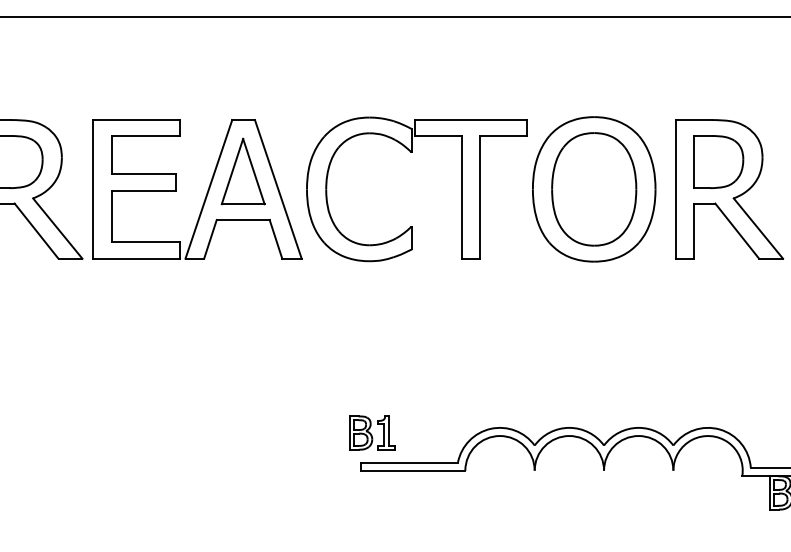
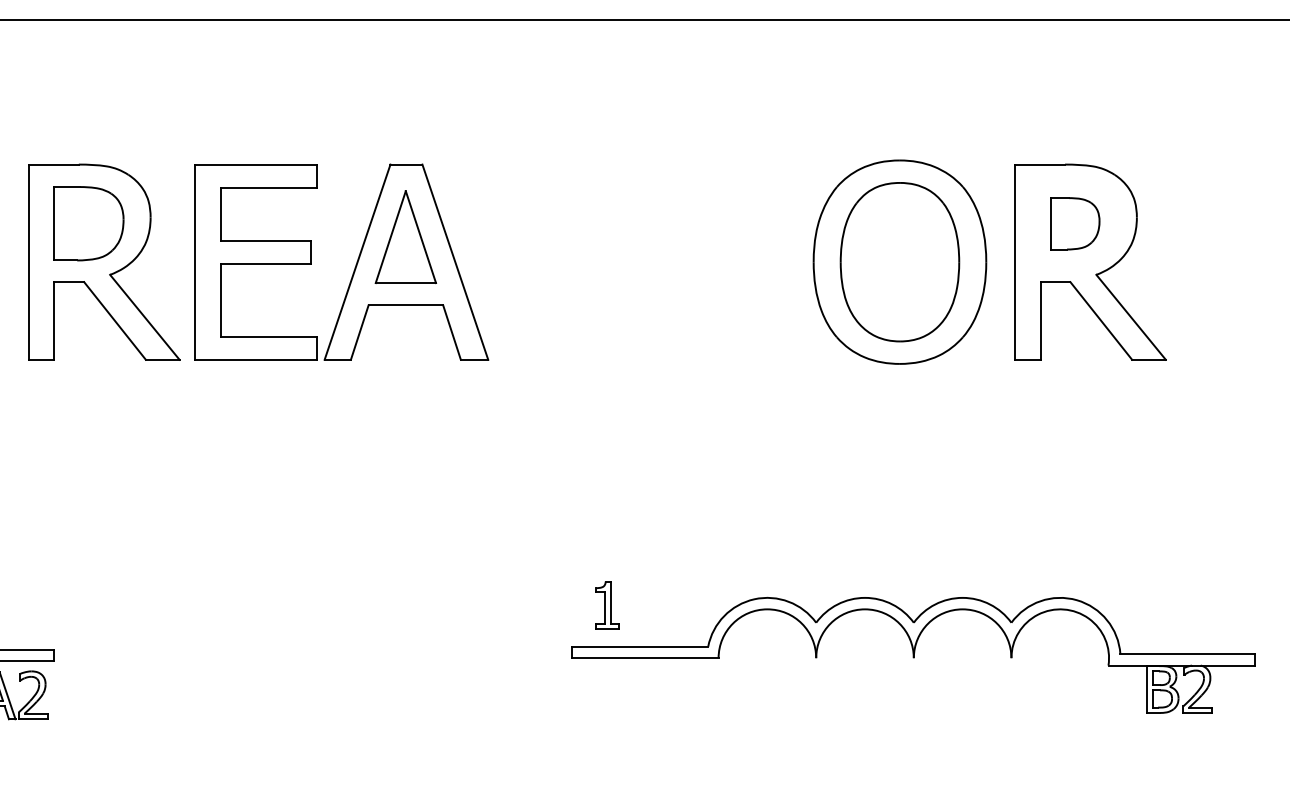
part: (412, 151) -> (644, 209), removed
part: (718, 161) -> (1075, 223), size x0.7
part: (360, 432) -> (571, 604), removed

